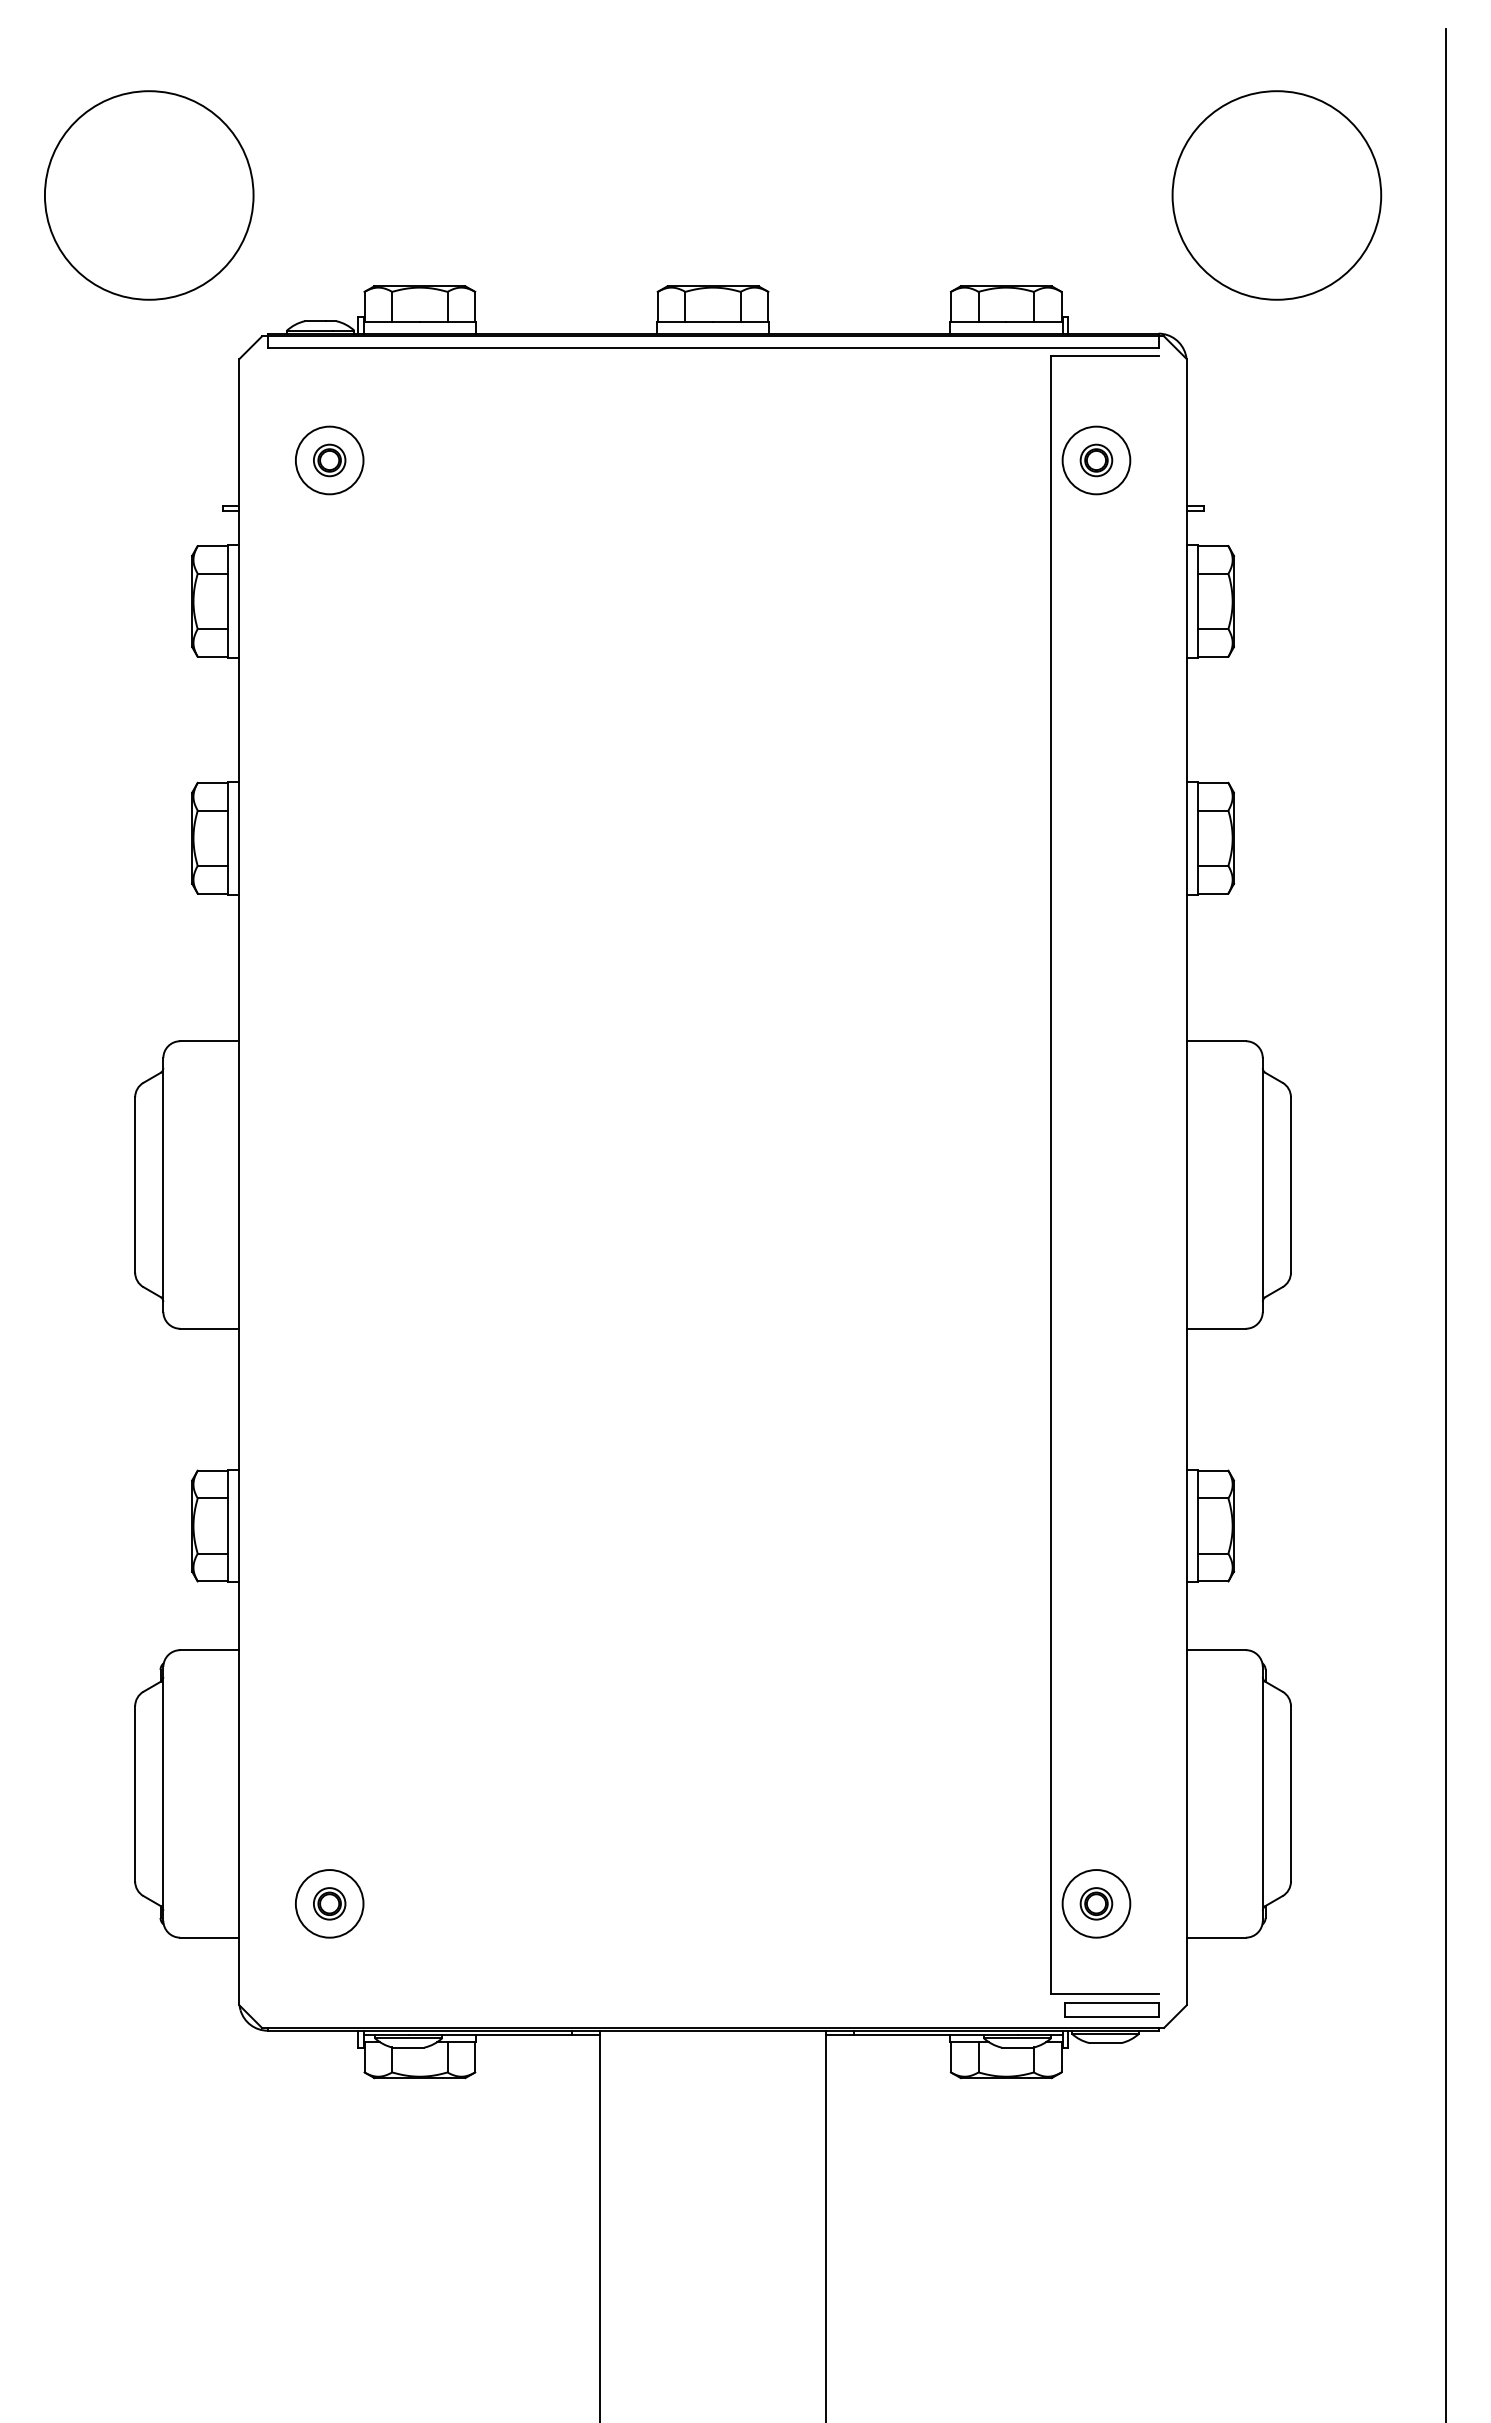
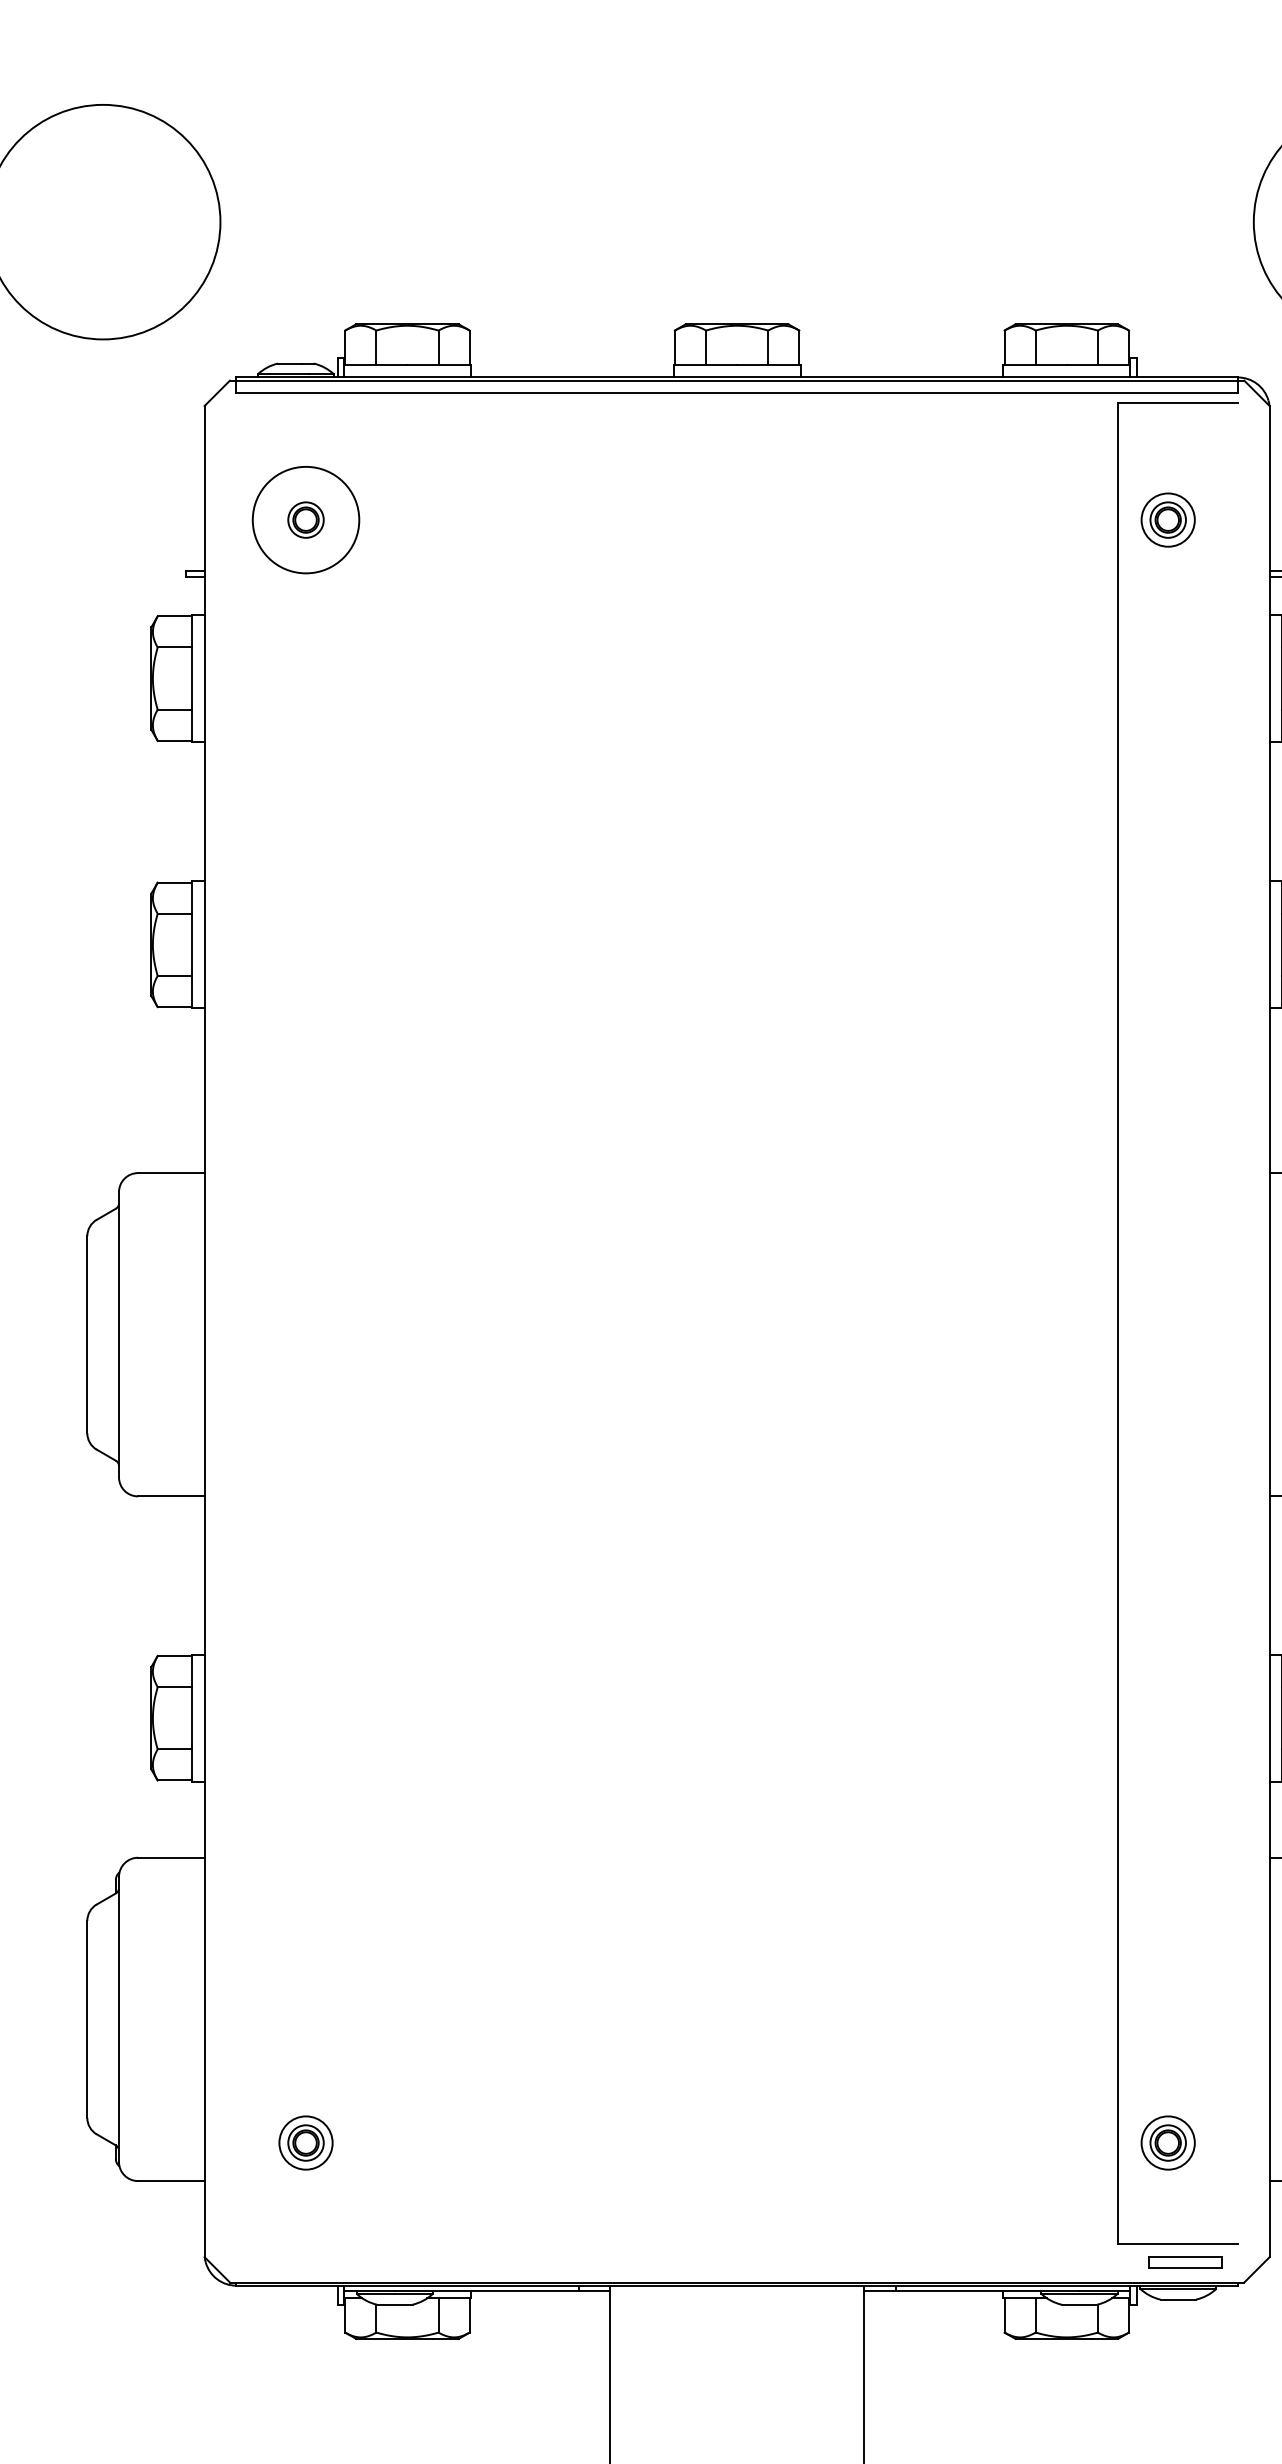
circle: (329, 460) -> (305, 520), size x1.4
circle: (1096, 460) -> (1168, 520), size x0.7
circle: (329, 1903) -> (305, 2142), size x0.7
circle: (1096, 1903) -> (1168, 2142), size x0.7
part: (1111, 2009) -> (1185, 2261), size x0.7

